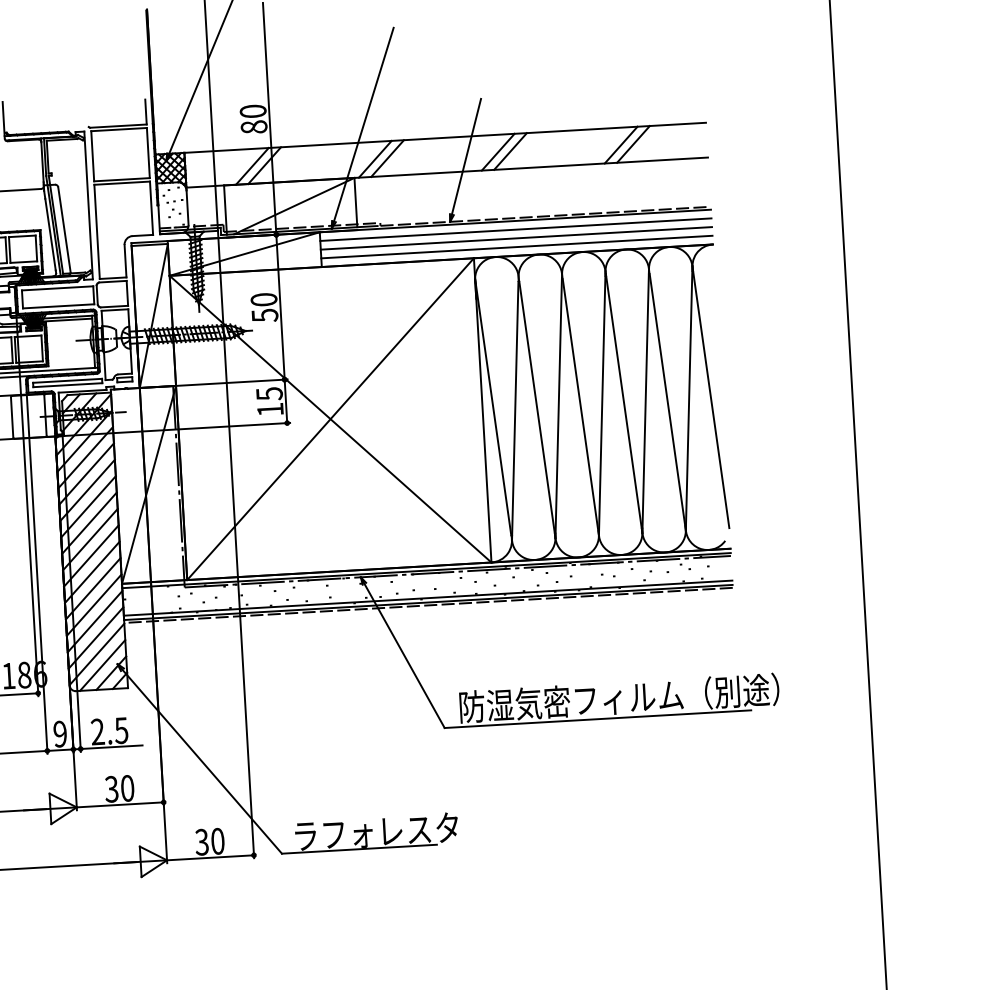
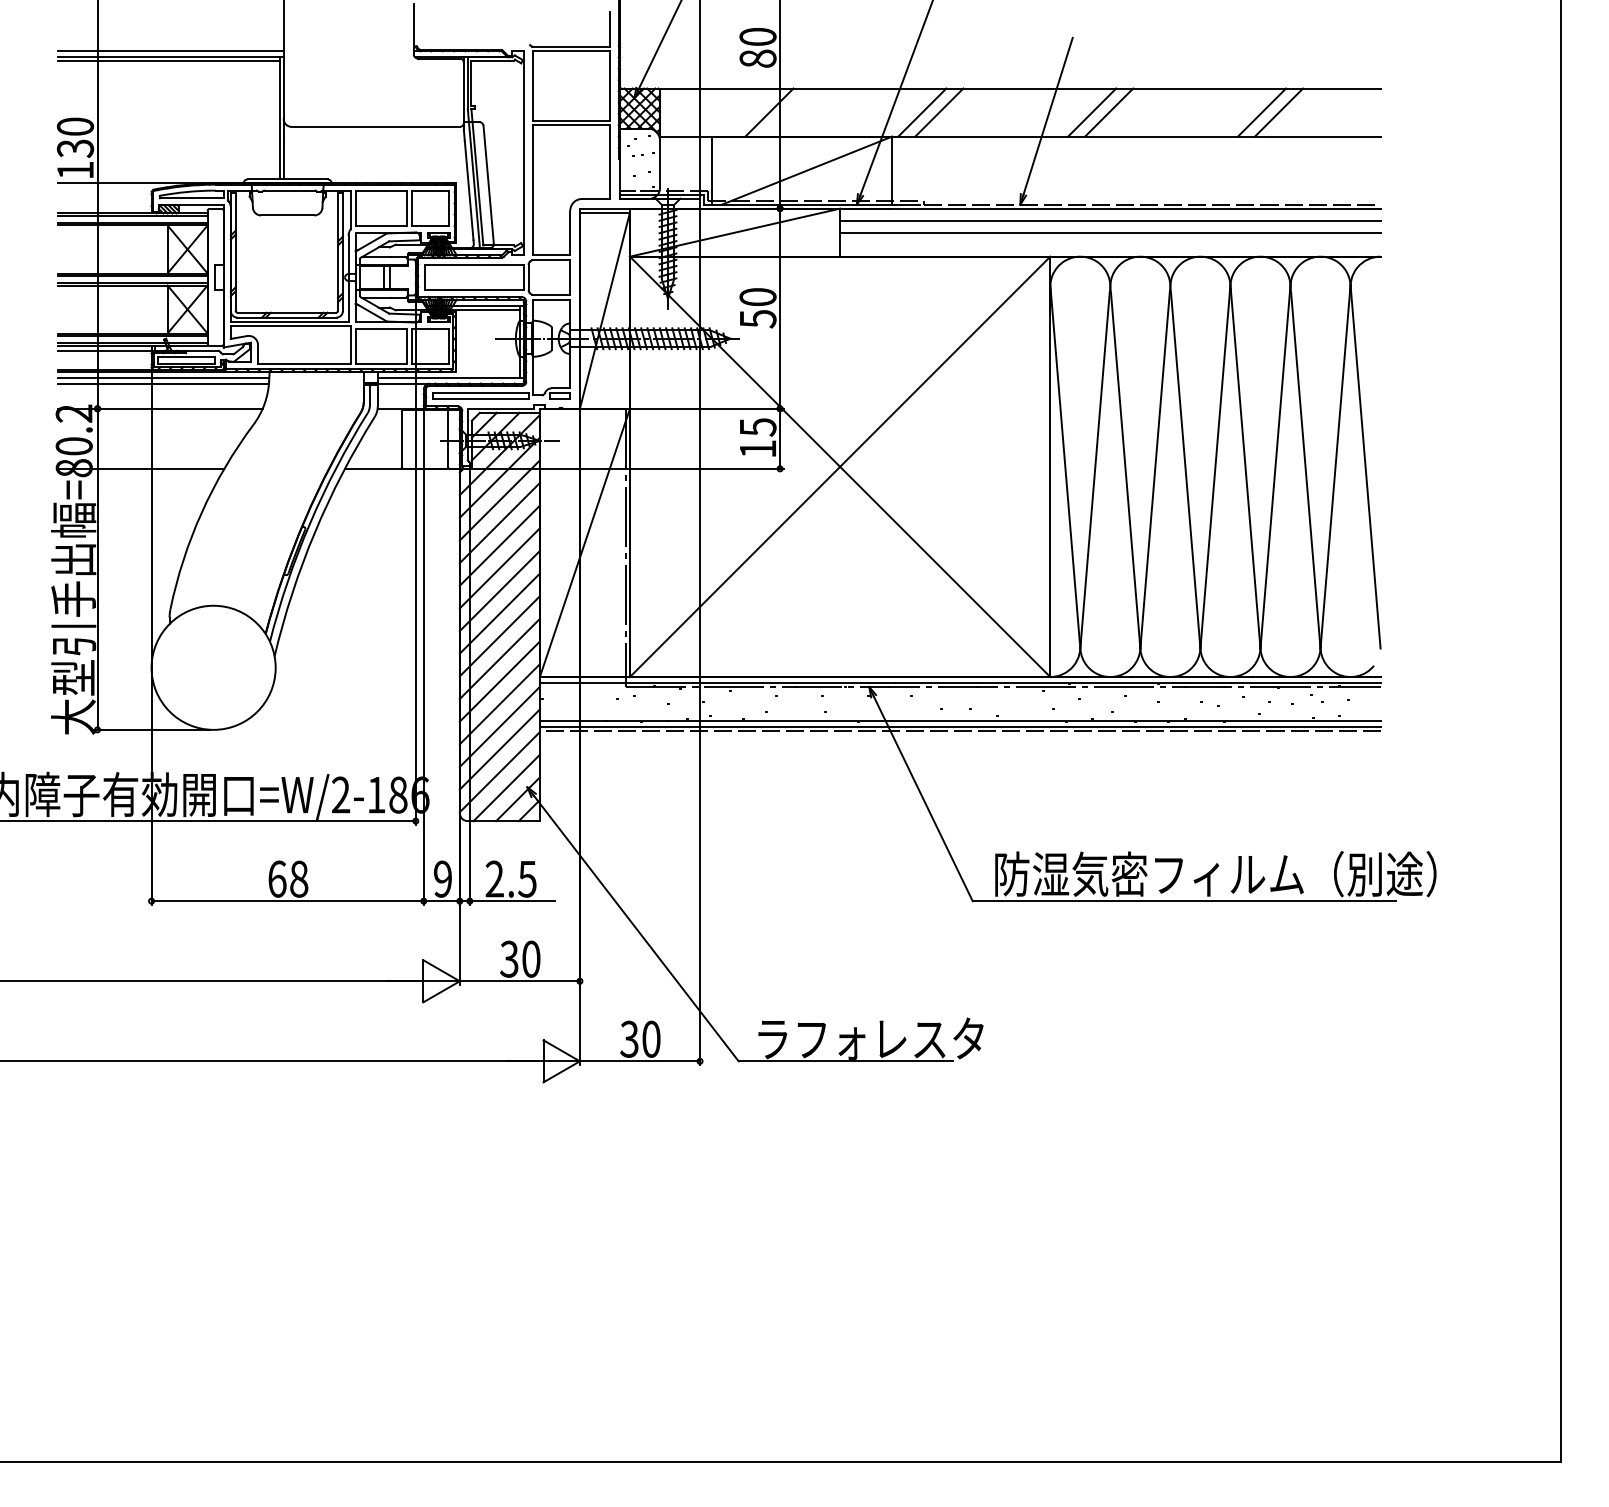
line: (252, 166) -> (752, 112), removed
line: (516, 246) -> (1110, 244), removed

